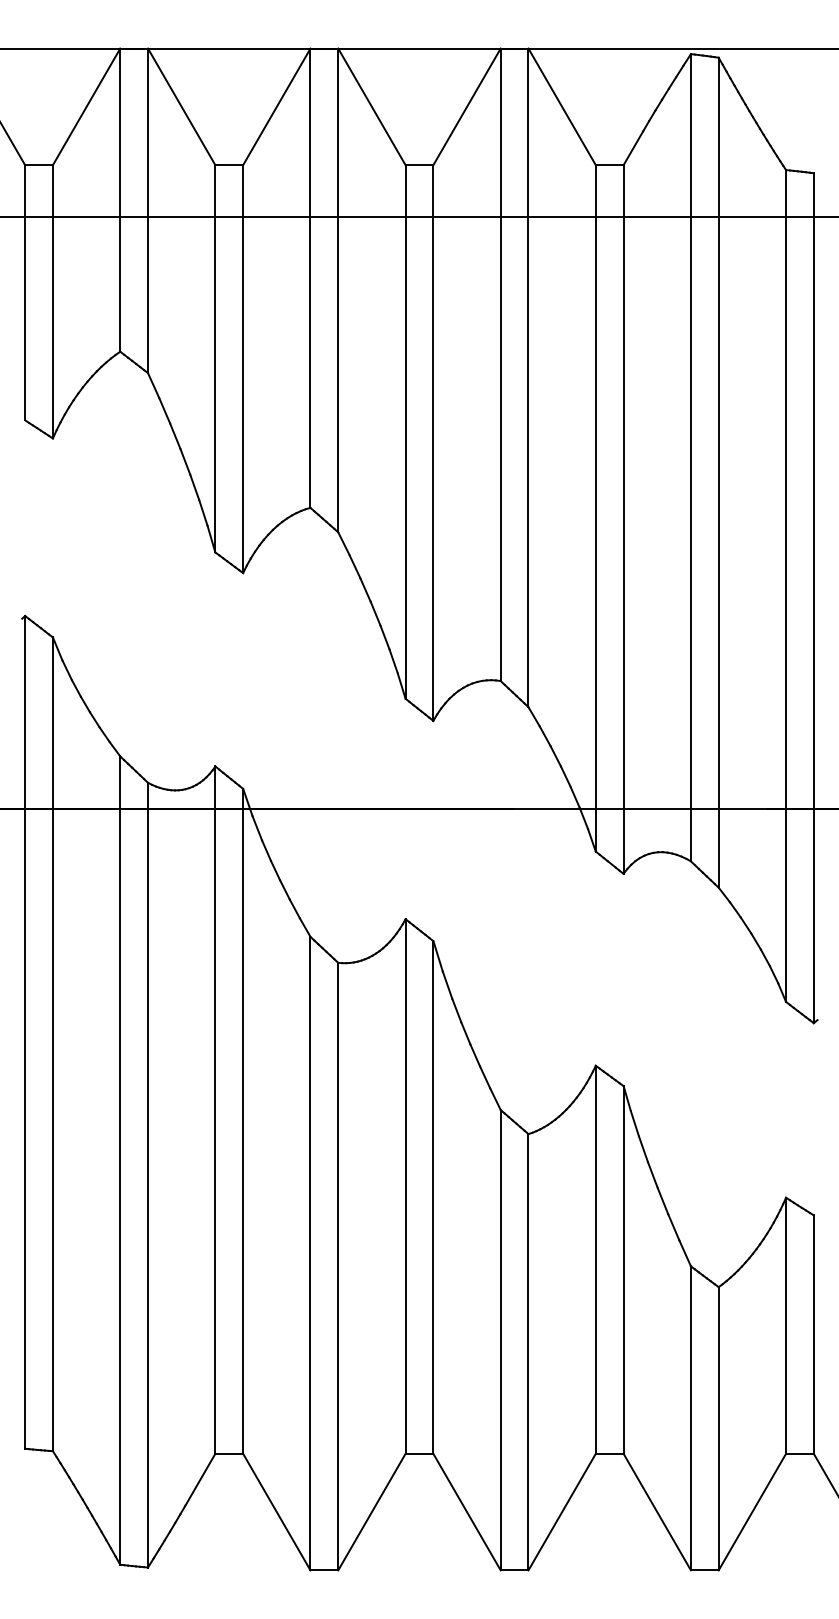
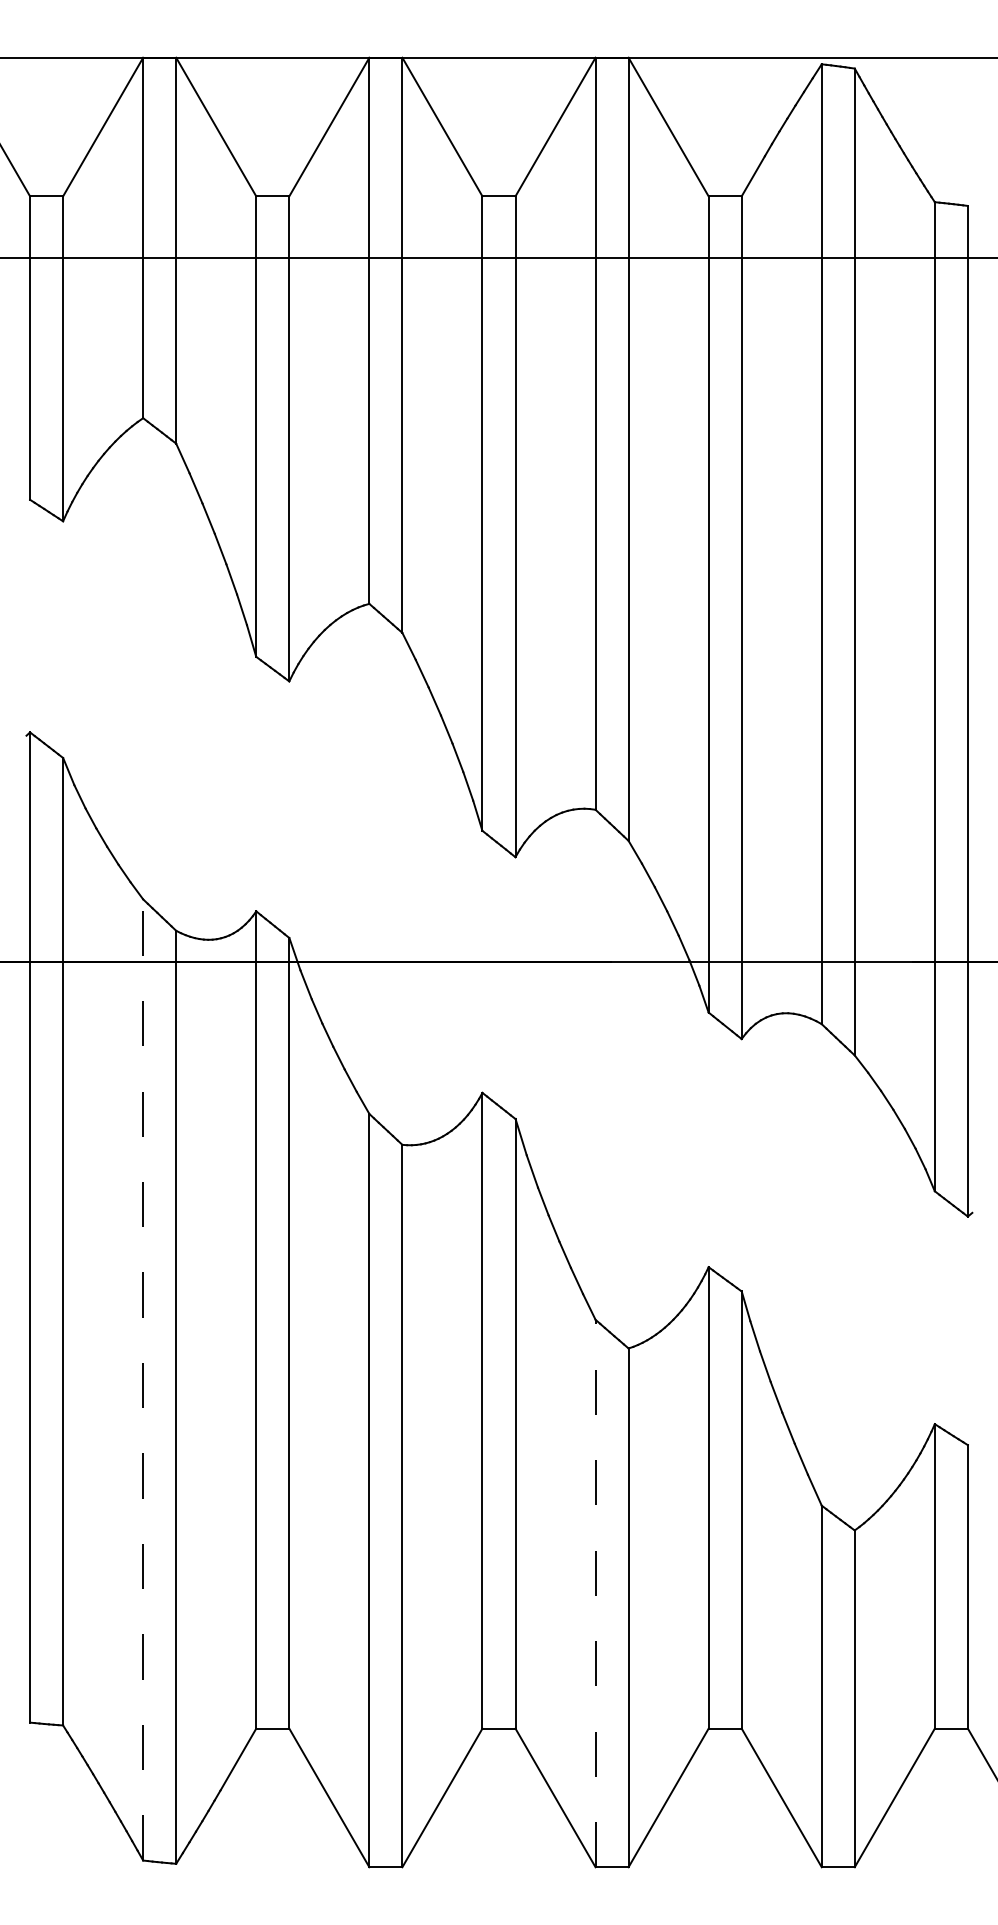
line: (120, 1160) -> (143, 1379), solid -> dashed
line: (500, 1340) -> (595, 1593), solid -> dashed

